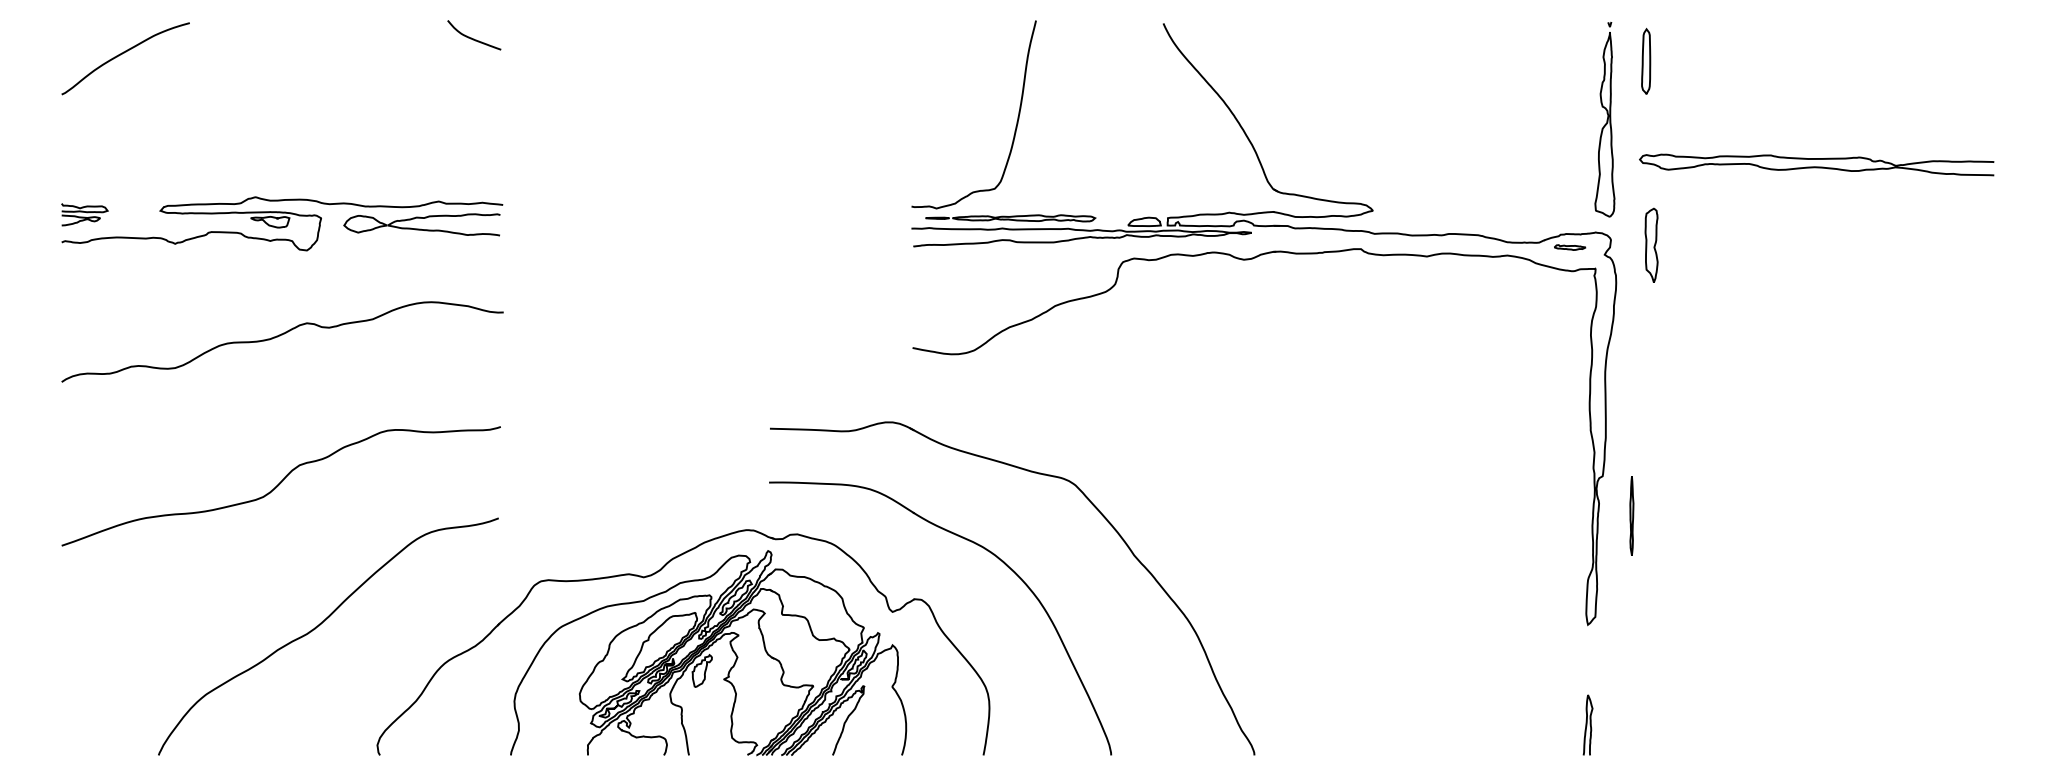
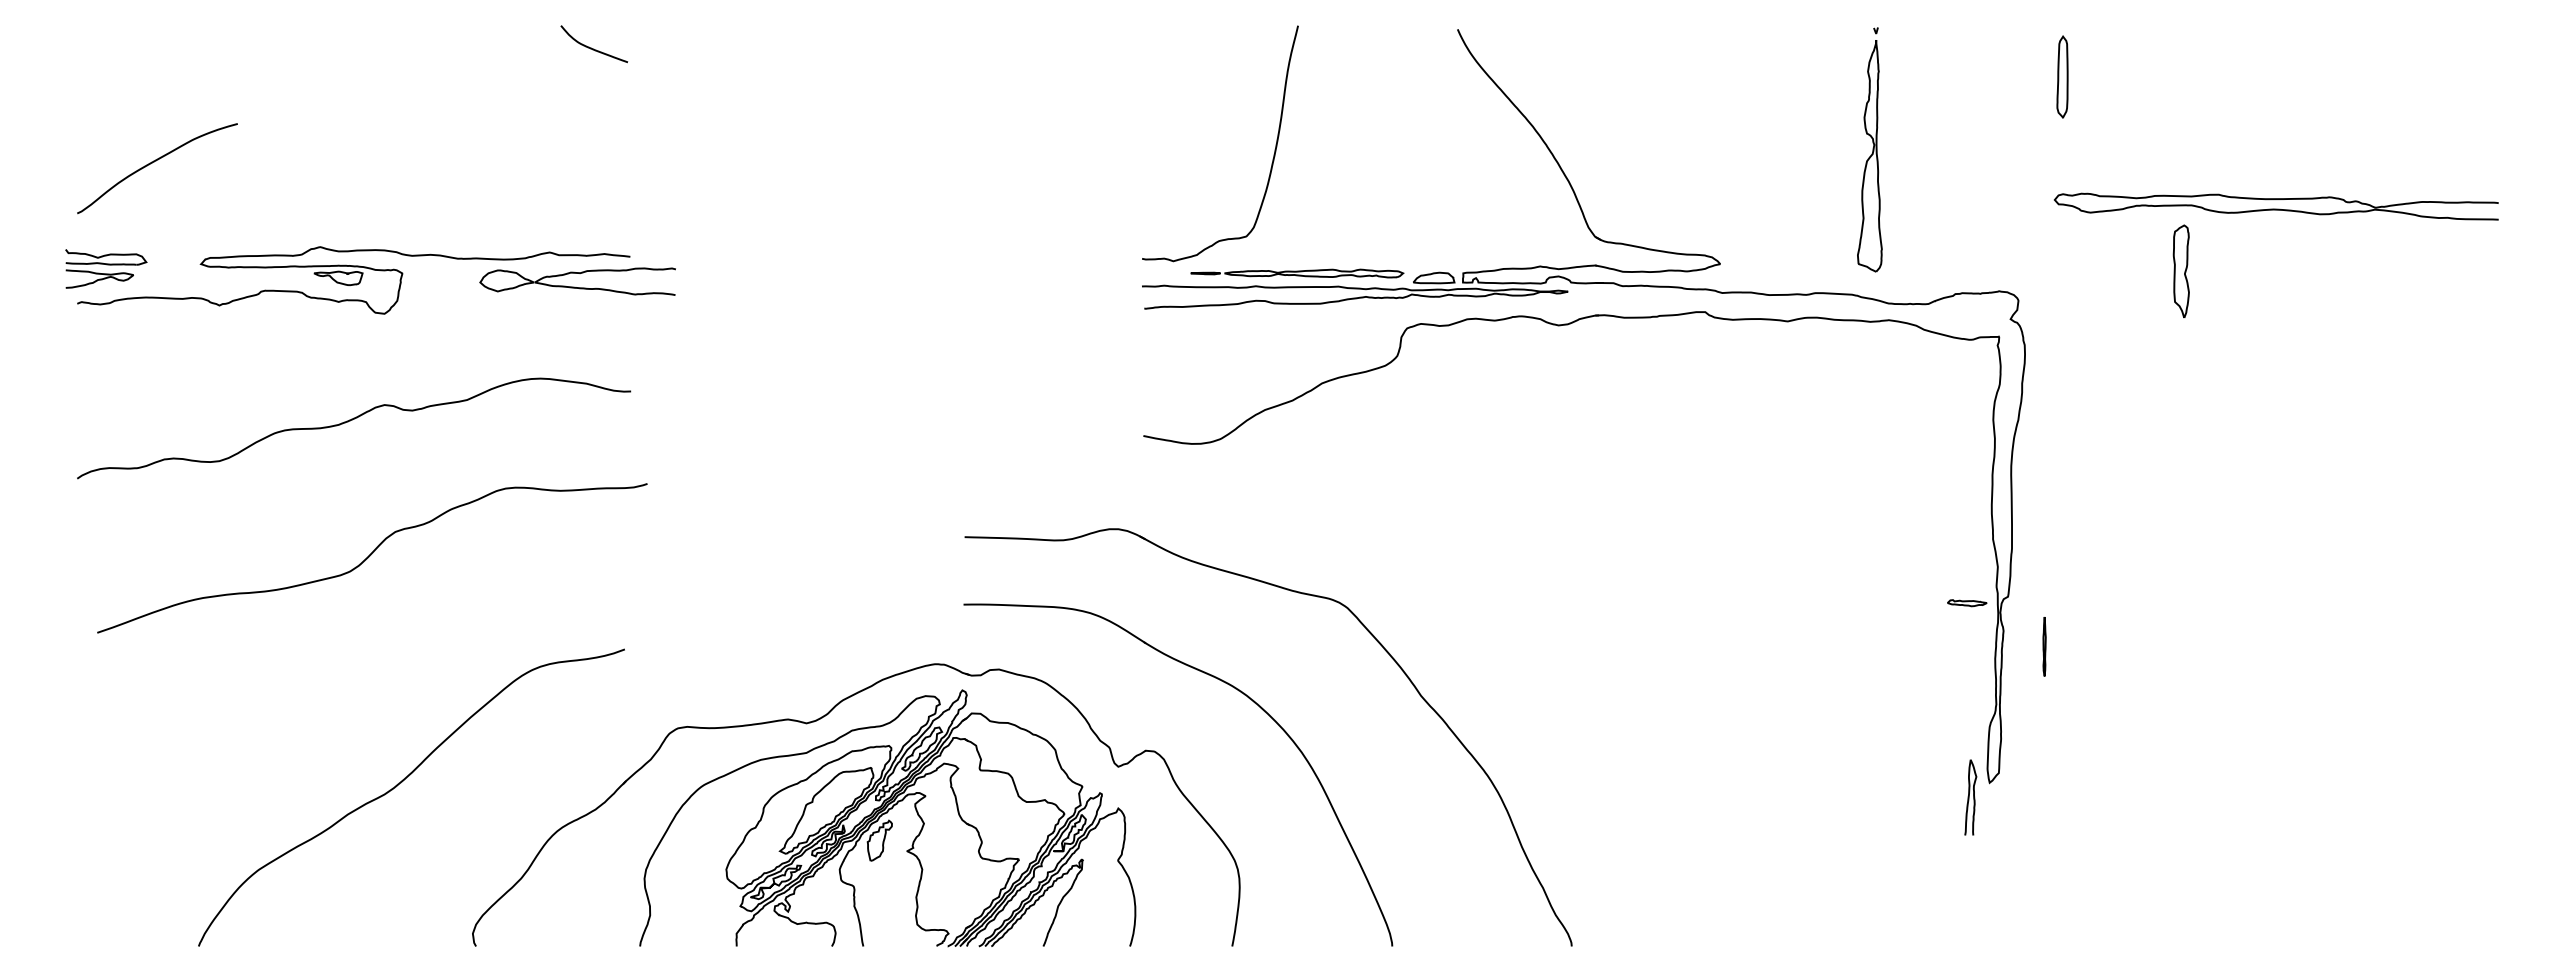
curve: (123, 53) -> (154, 162), moved
part: (1604, 119) -> (1869, 149), moved
part: (84, 214) -> (105, 268), size x1.4
part: (1010, 218) -> (1297, 273), moved
part: (421, 224) -> (577, 281), moved
part: (1650, 245) -> (2180, 271), moved
part: (1570, 247) -> (1967, 603), moved
curve: (279, 484) -> (370, 556), moved
part: (1631, 515) -> (2044, 646), size x0.6
curve: (1587, 725) -> (1969, 797), moved

